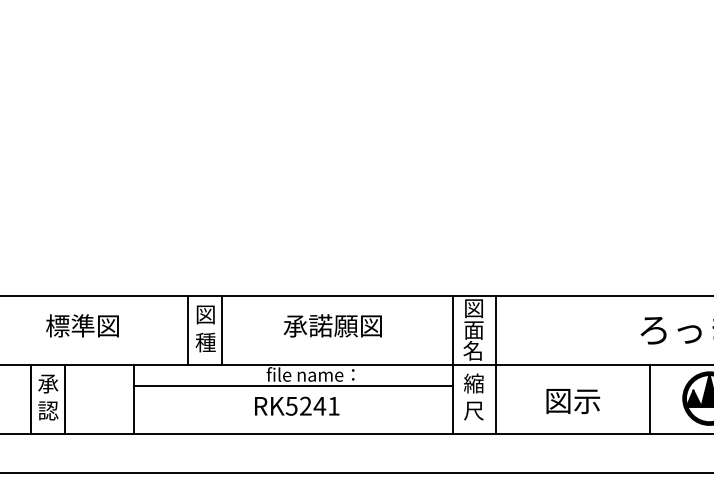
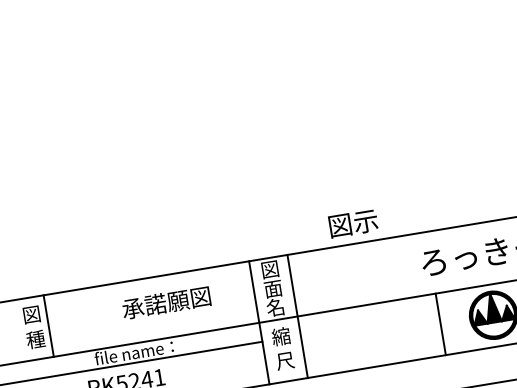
text: (332, 325) -> (166, 302), moved
line: (187, 329) -> (17, 330), removed
text: (573, 401) -> (353, 223), moved

